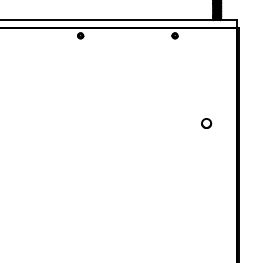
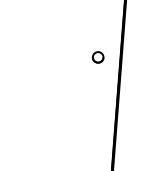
circle: (206, 123) -> (98, 57), size x1.6

